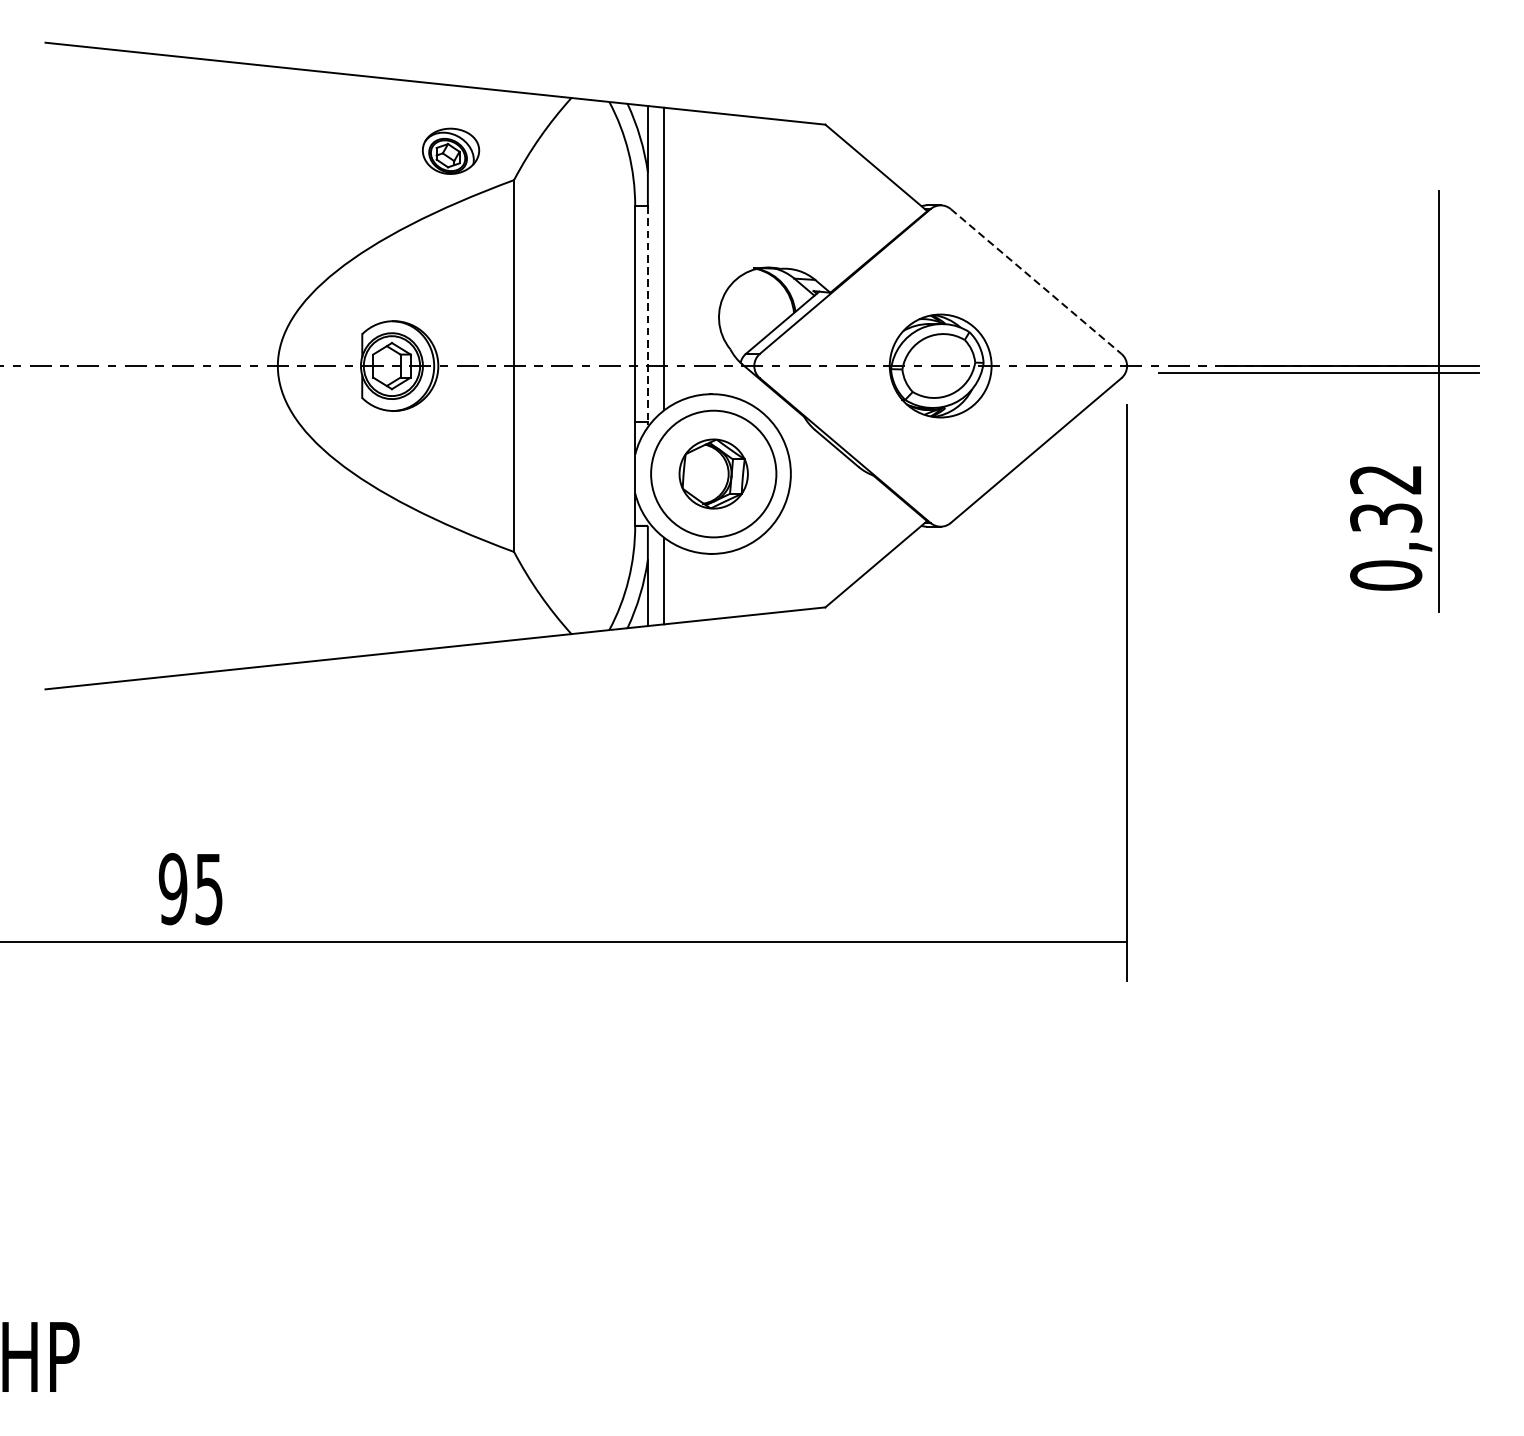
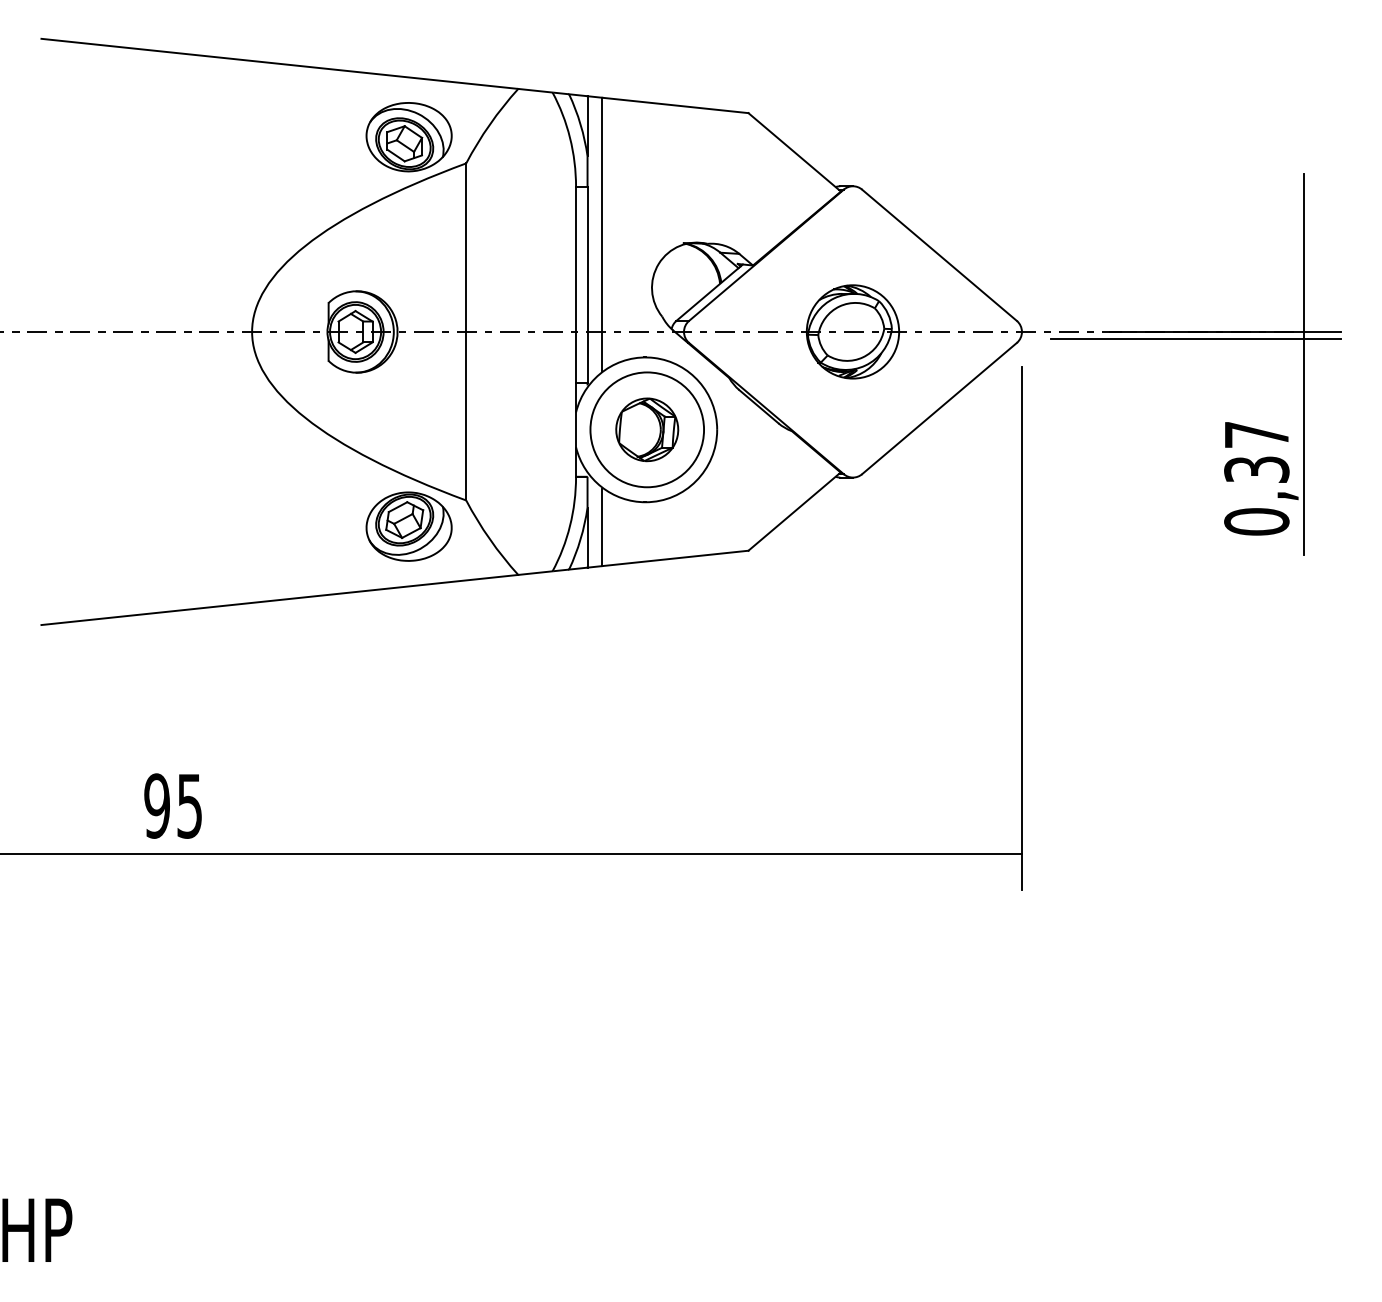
part: (450, 151) -> (408, 137), size x1.67
line: (1036, 281) -> (939, 255), dashed -> solid
line: (647, 313) -> (587, 284), dashed -> solid
text: (1385, 480) -> (1256, 435), 0,32 -> 0,37
part: (450, 580) -> (408, 526), added

